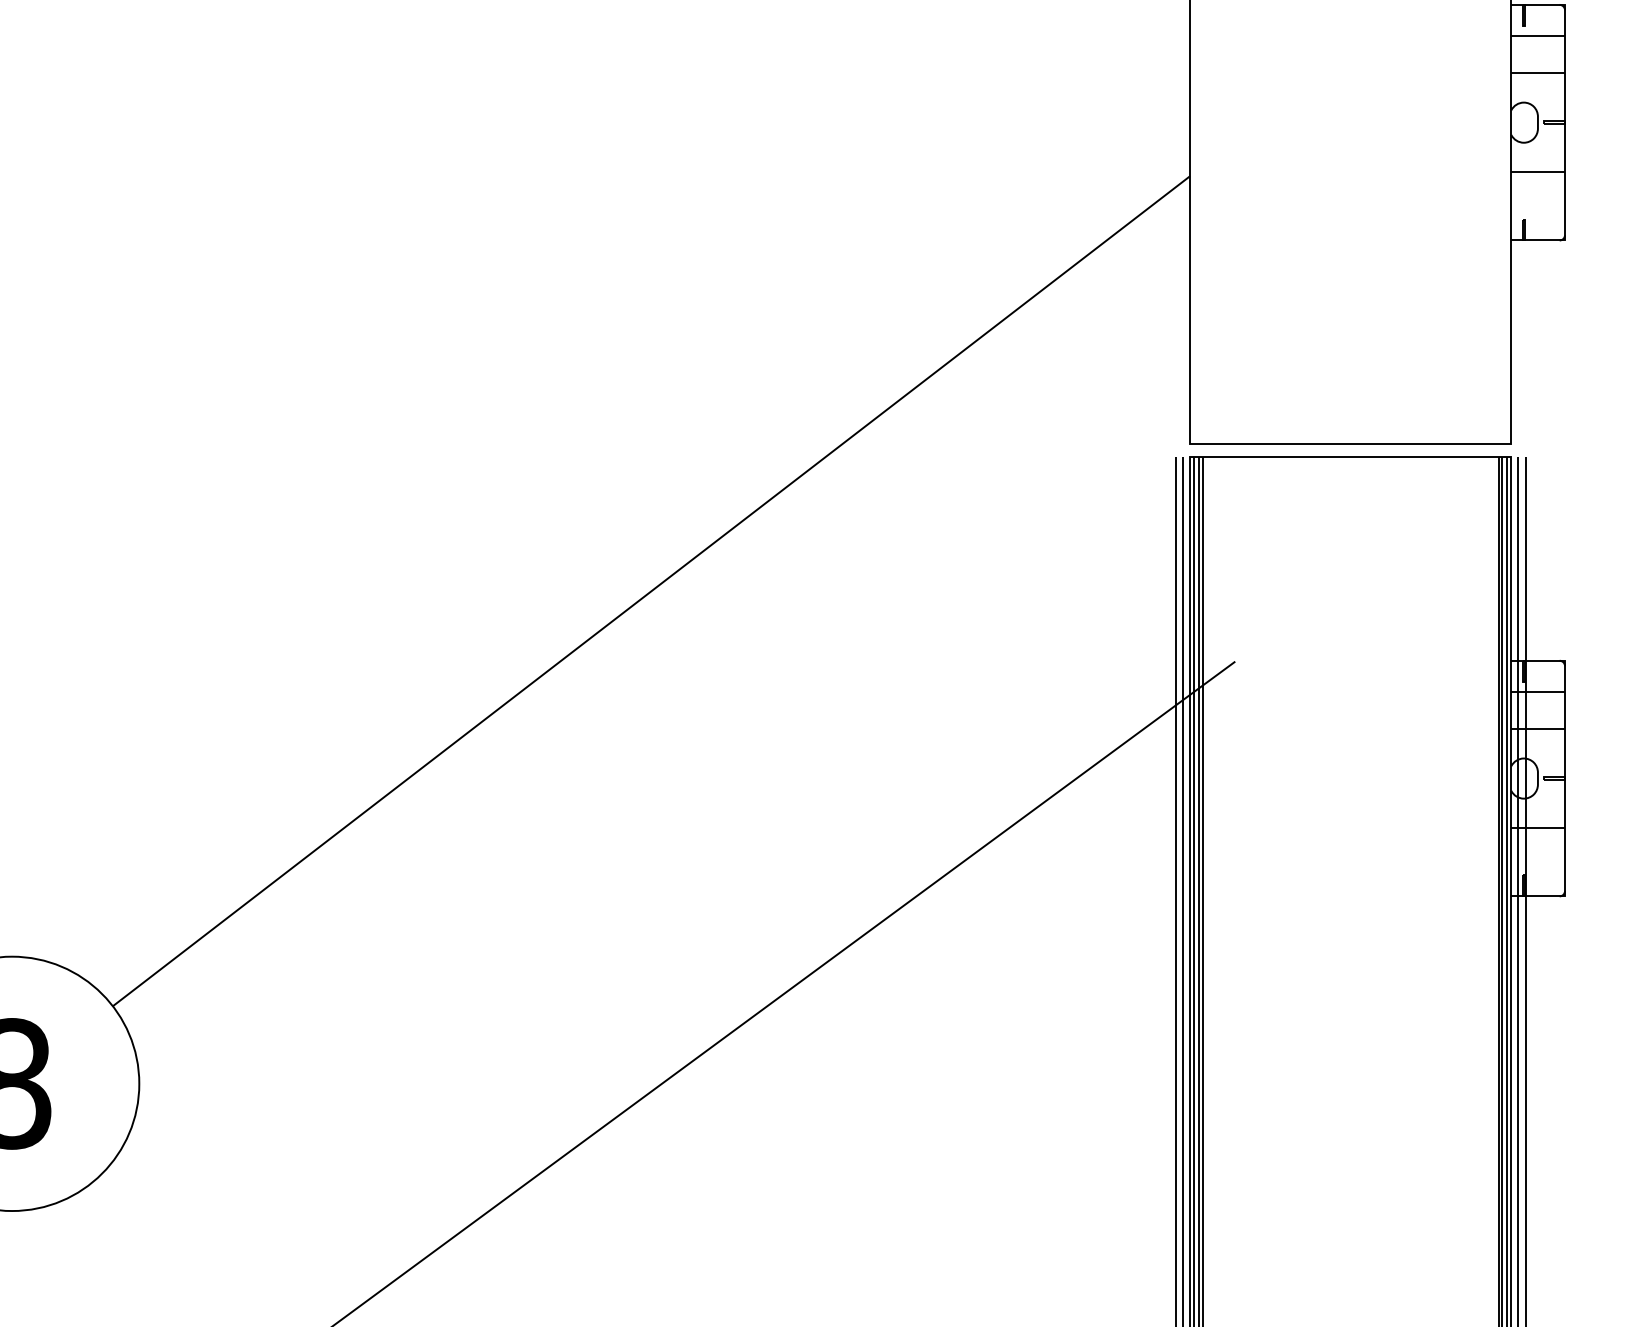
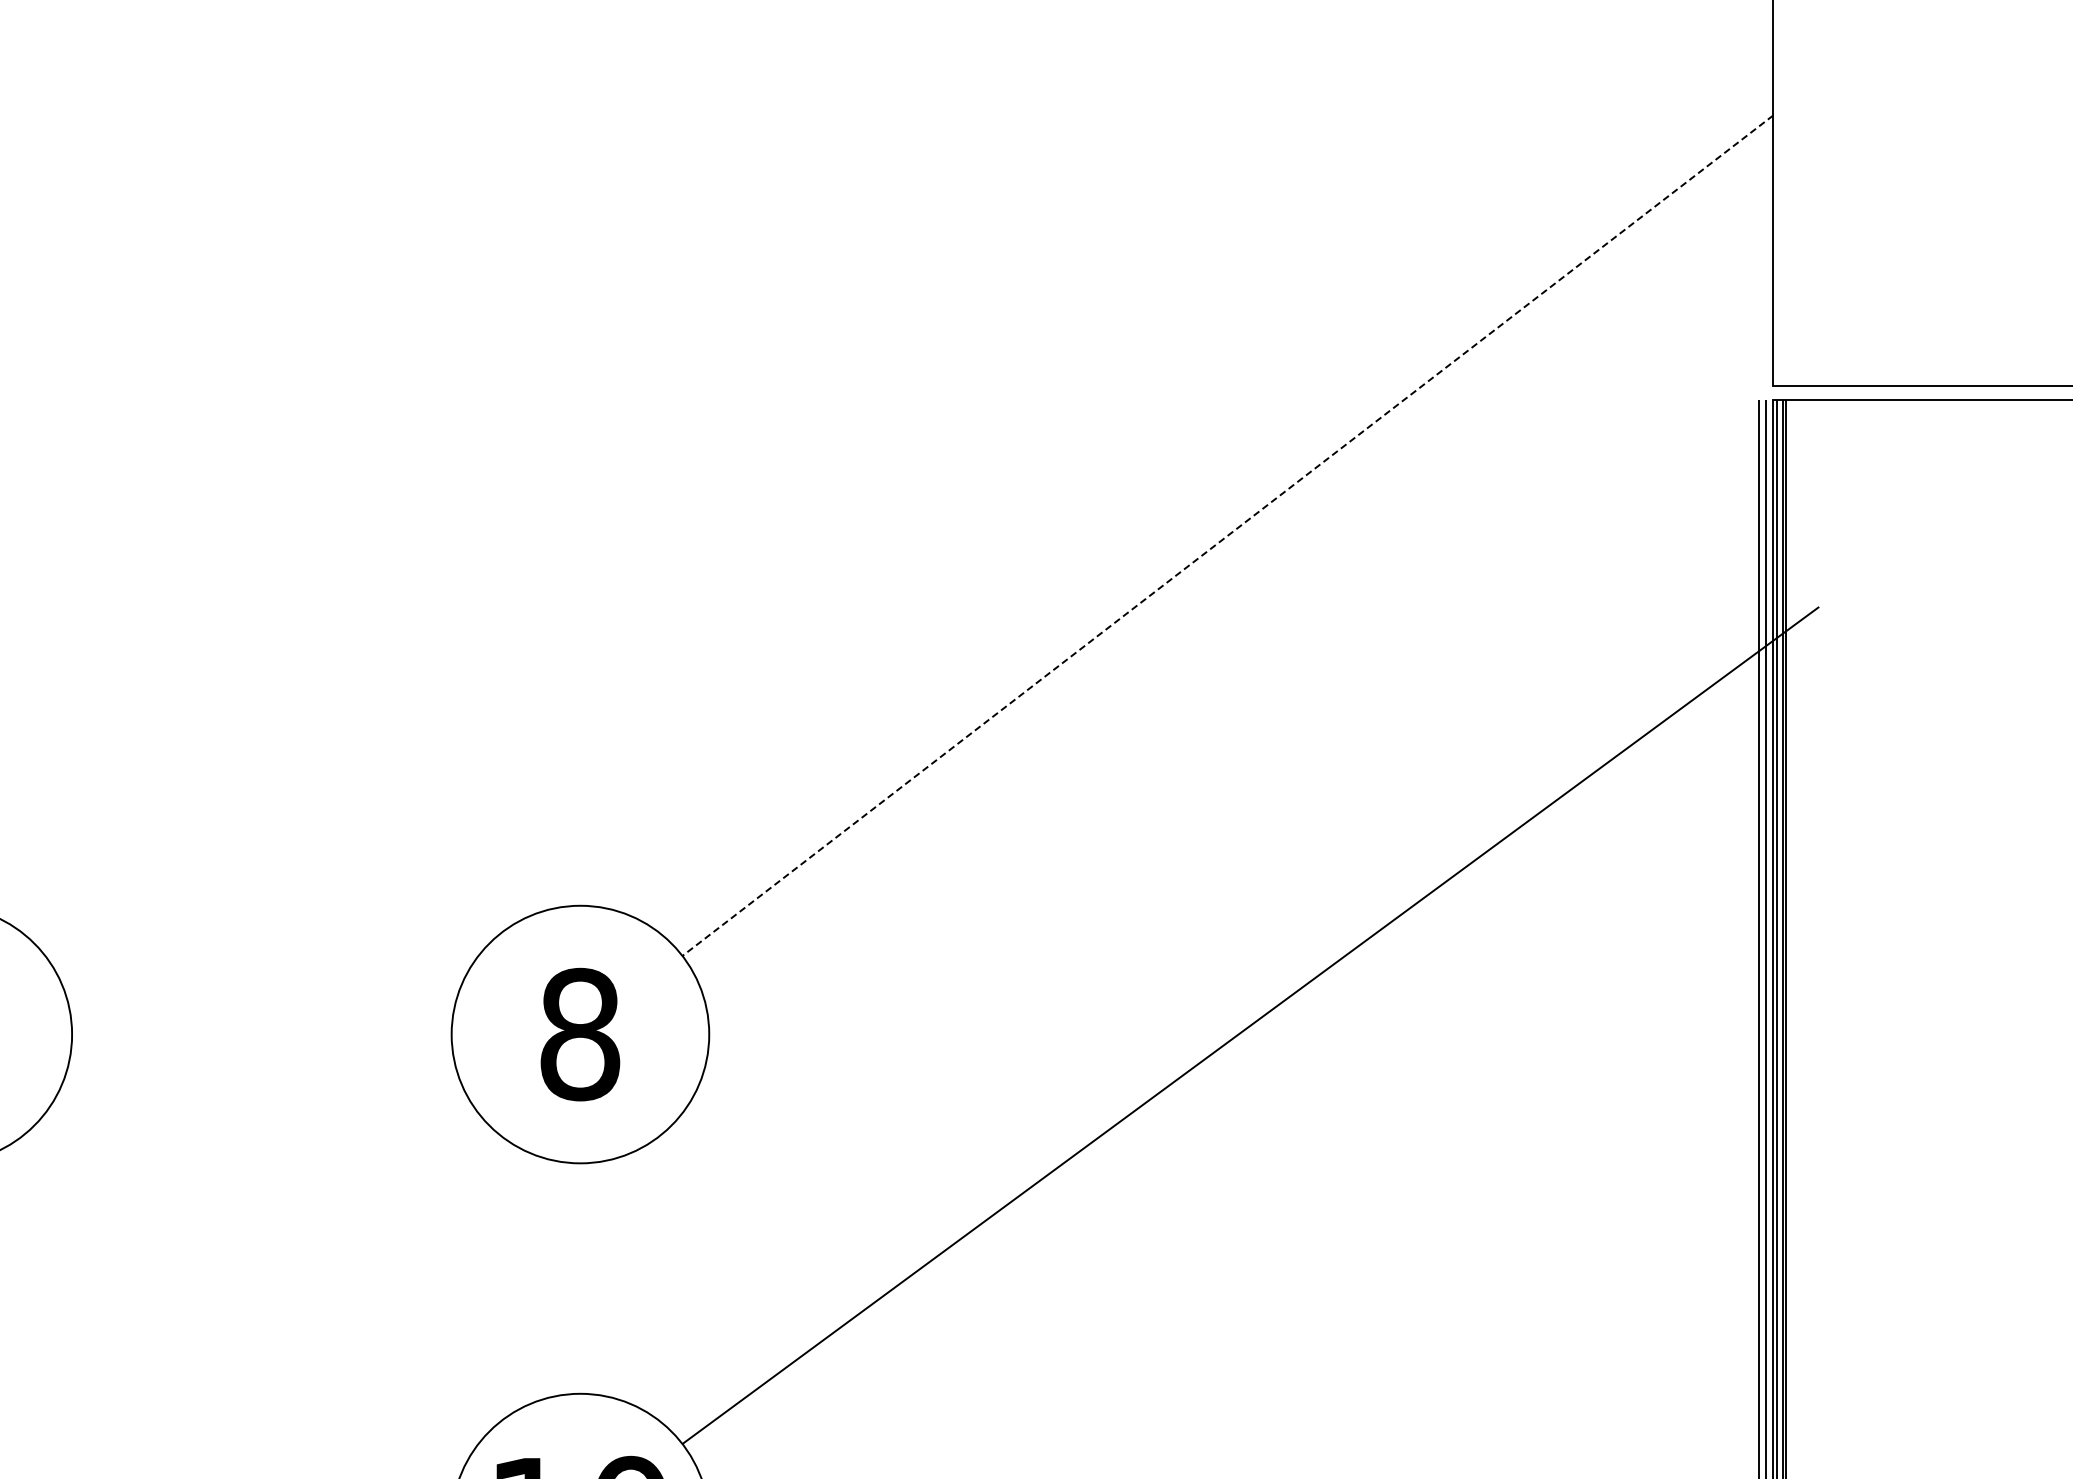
line: (651, 591) -> (1227, 535), solid -> dashed

